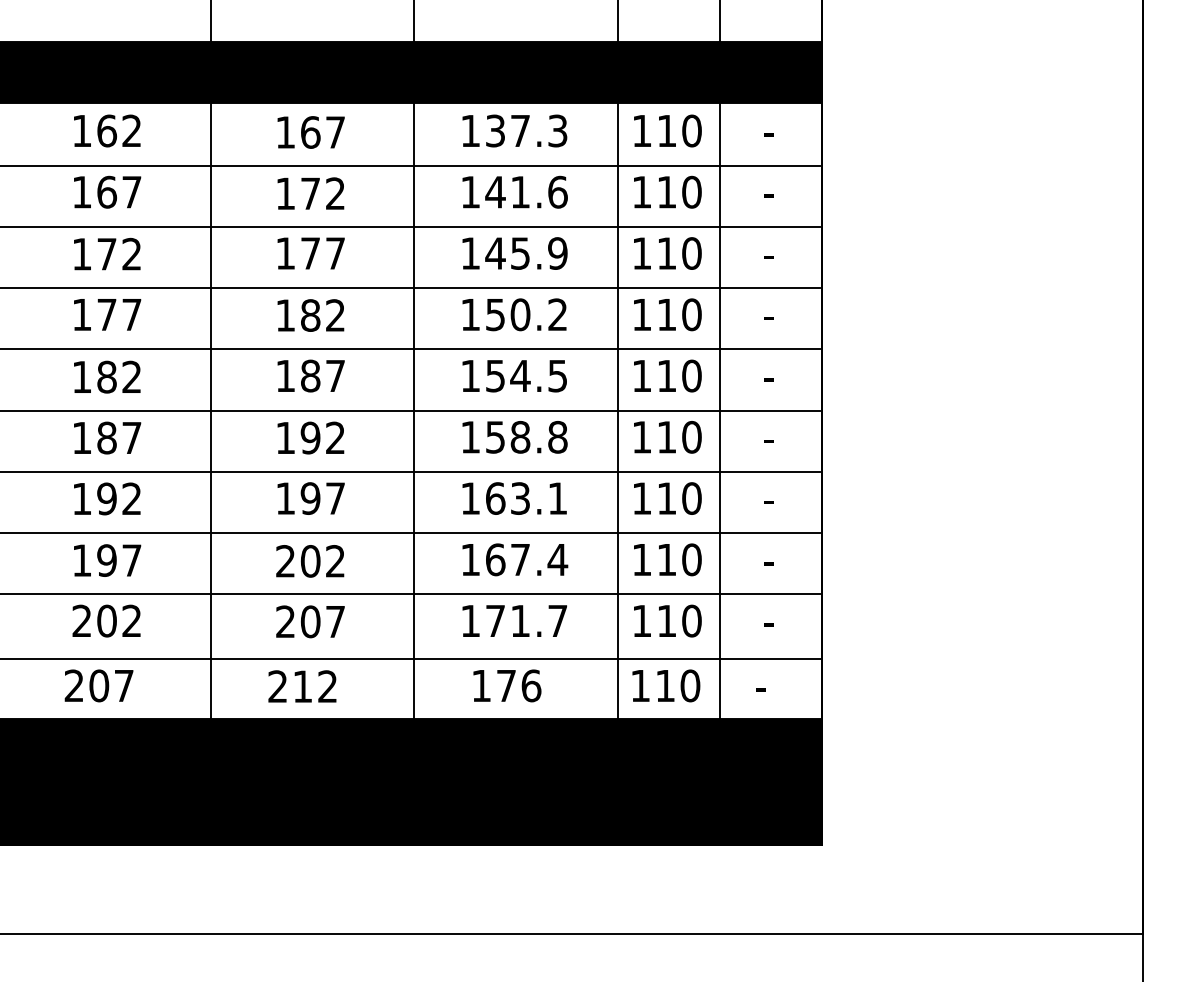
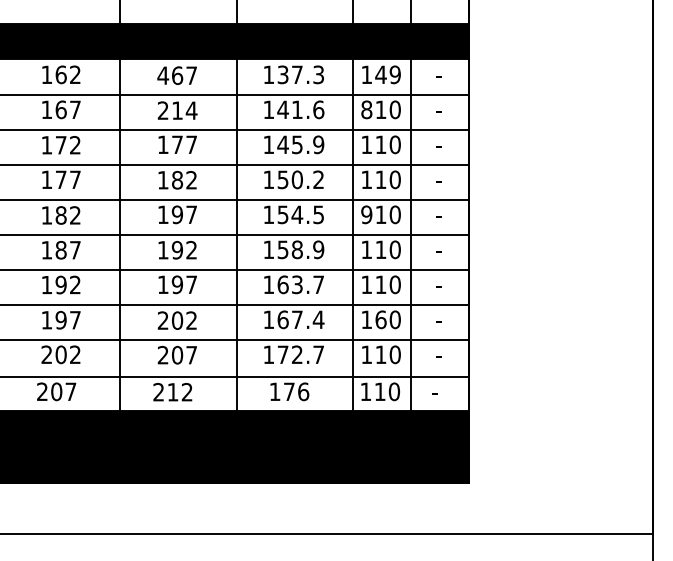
text: (678, 130) -> (387, 74), 110 -> 149
text: (286, 132) -> (163, 75), 167 -> 467
text: (641, 191) -> (366, 109), 110 -> 810
text: (310, 193) -> (177, 110), 172 -> 214
text: (310, 375) -> (177, 214), 187 -> 197
text: (641, 375) -> (366, 214), 110 -> 910
text: (557, 436) -> (318, 249), 158.8 -> 158.9
text: (557, 498) -> (318, 284), 163.1 -> 163.7
text: (666, 559) -> (380, 319), 110 -> 160
text: (520, 620) -> (297, 354), 171.7 -> 172.7

